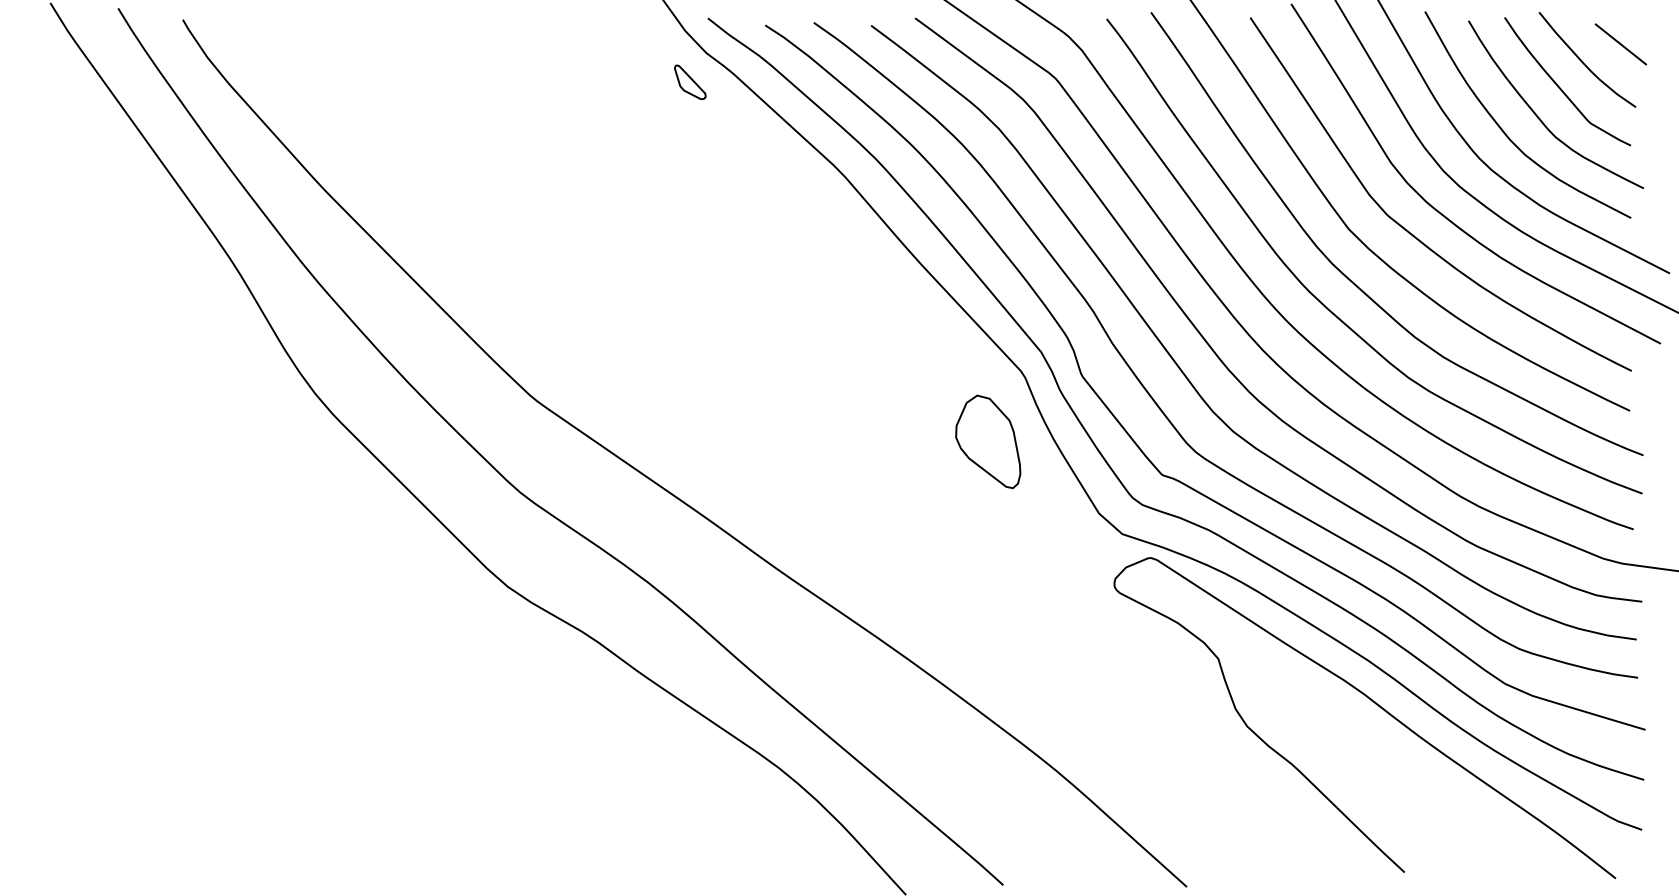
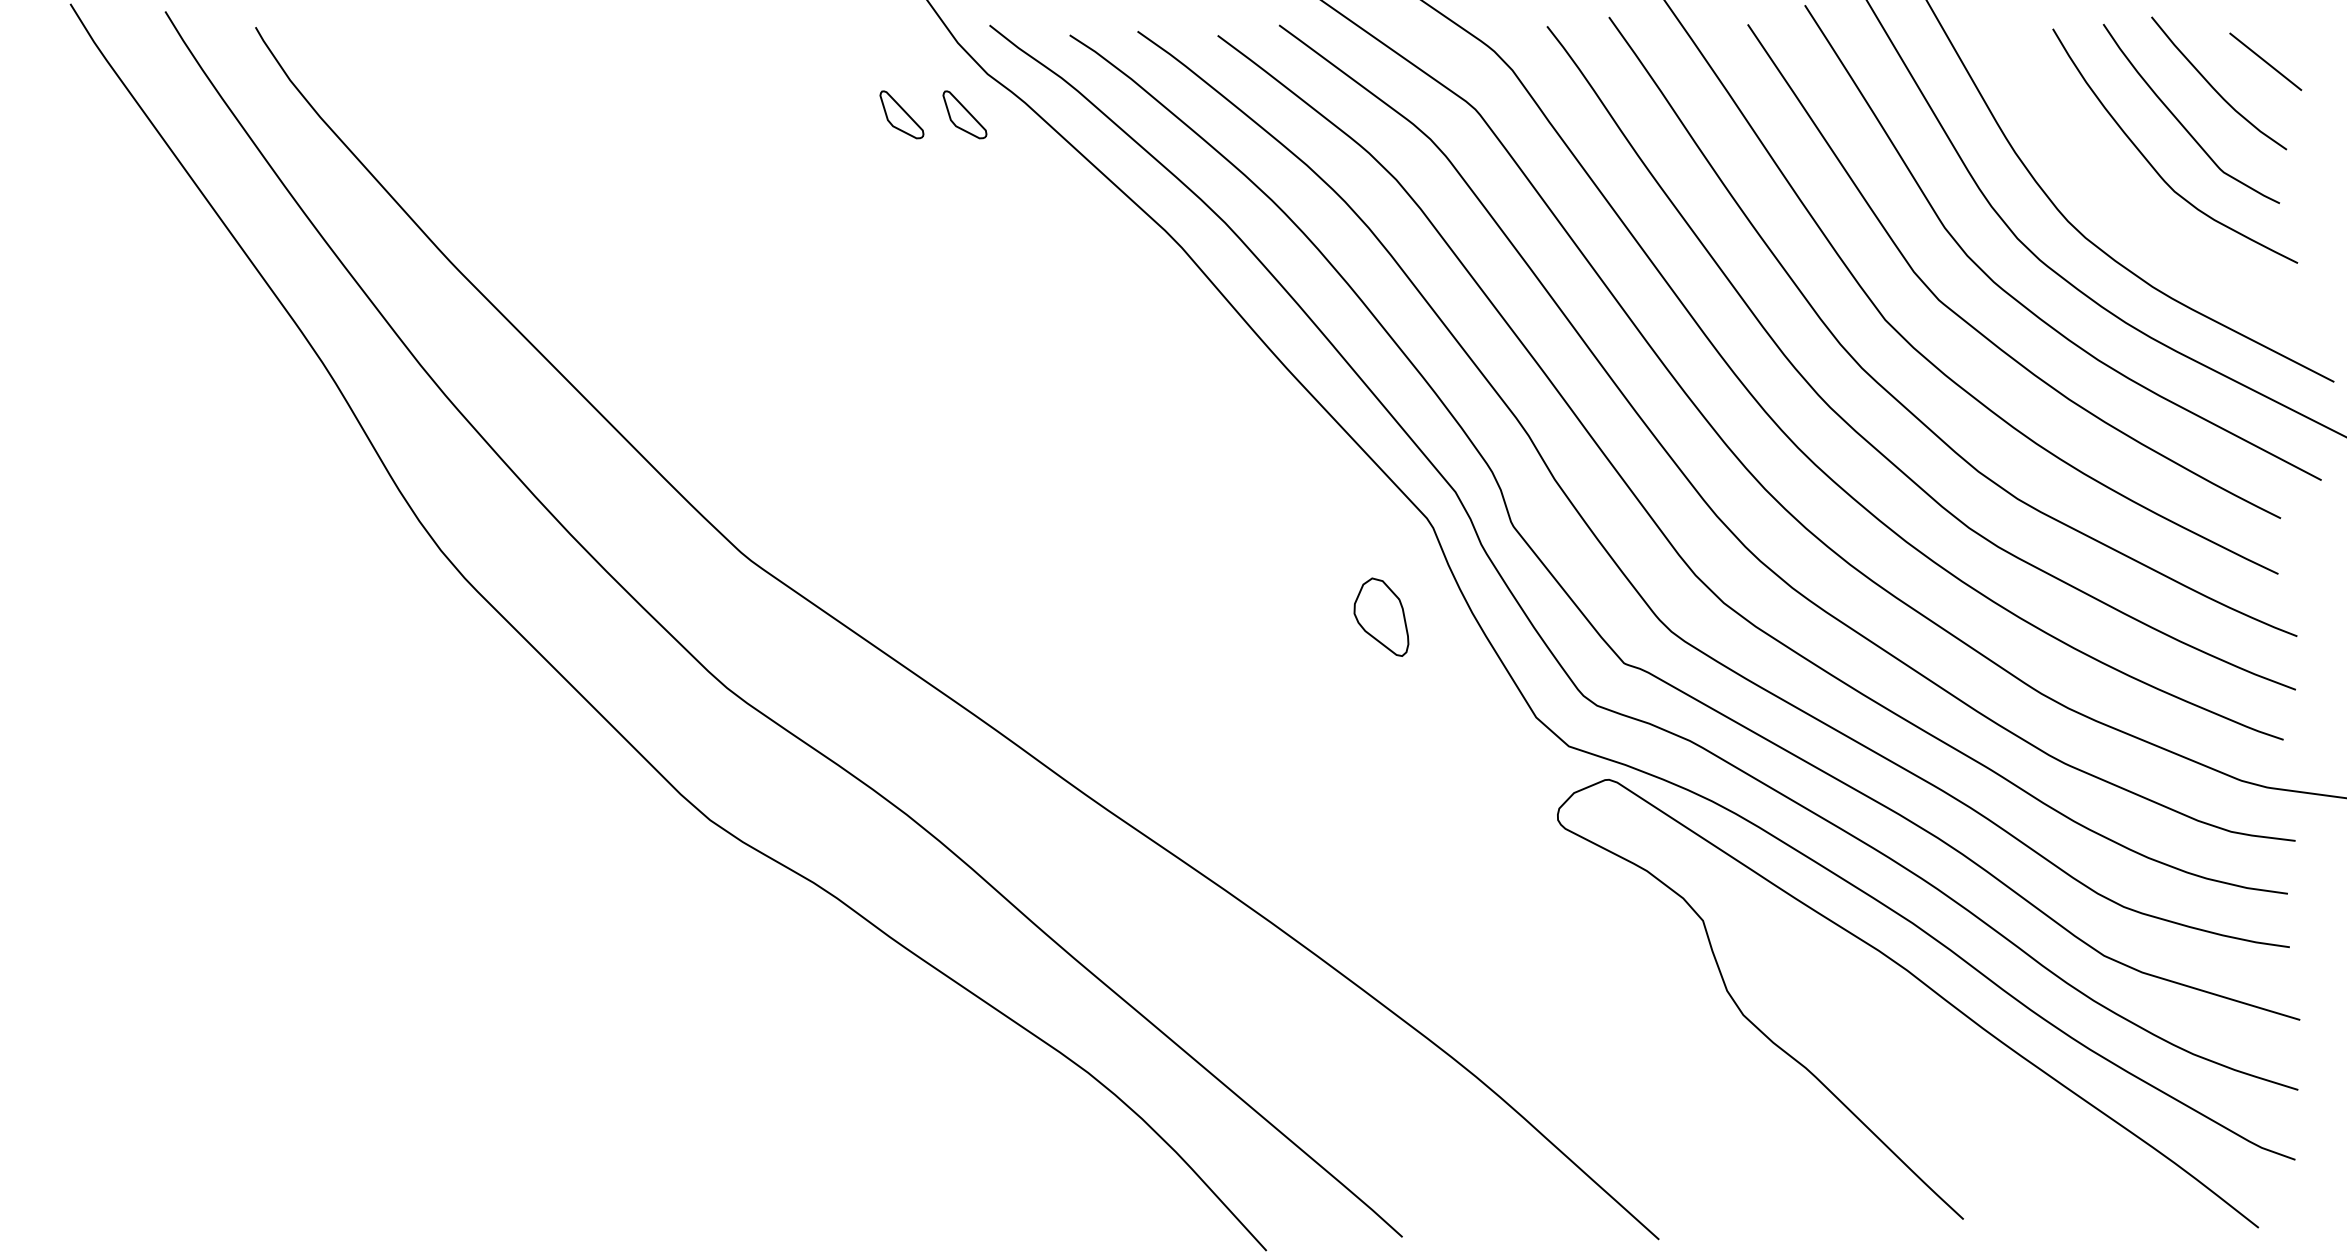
part: (644, 82) -> (901, 114), added
curve: (1504, 132) -> (2103, 184), removed
part: (988, 441) -> (1381, 616), size x0.6

